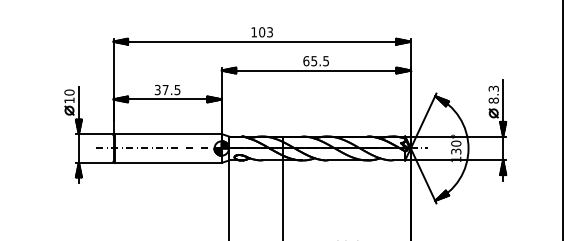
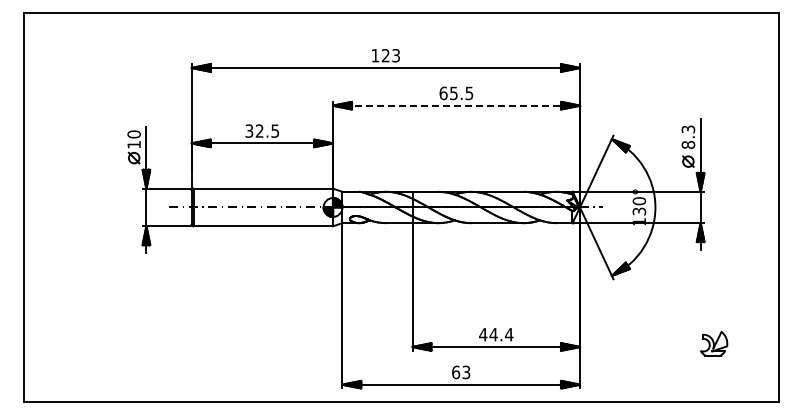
text: (261, 32) -> (385, 55), 103 -> 123
line: (317, 70) -> (457, 105), solid -> dashed
text: (165, 89) -> (259, 130), 37.5 -> 32.5

